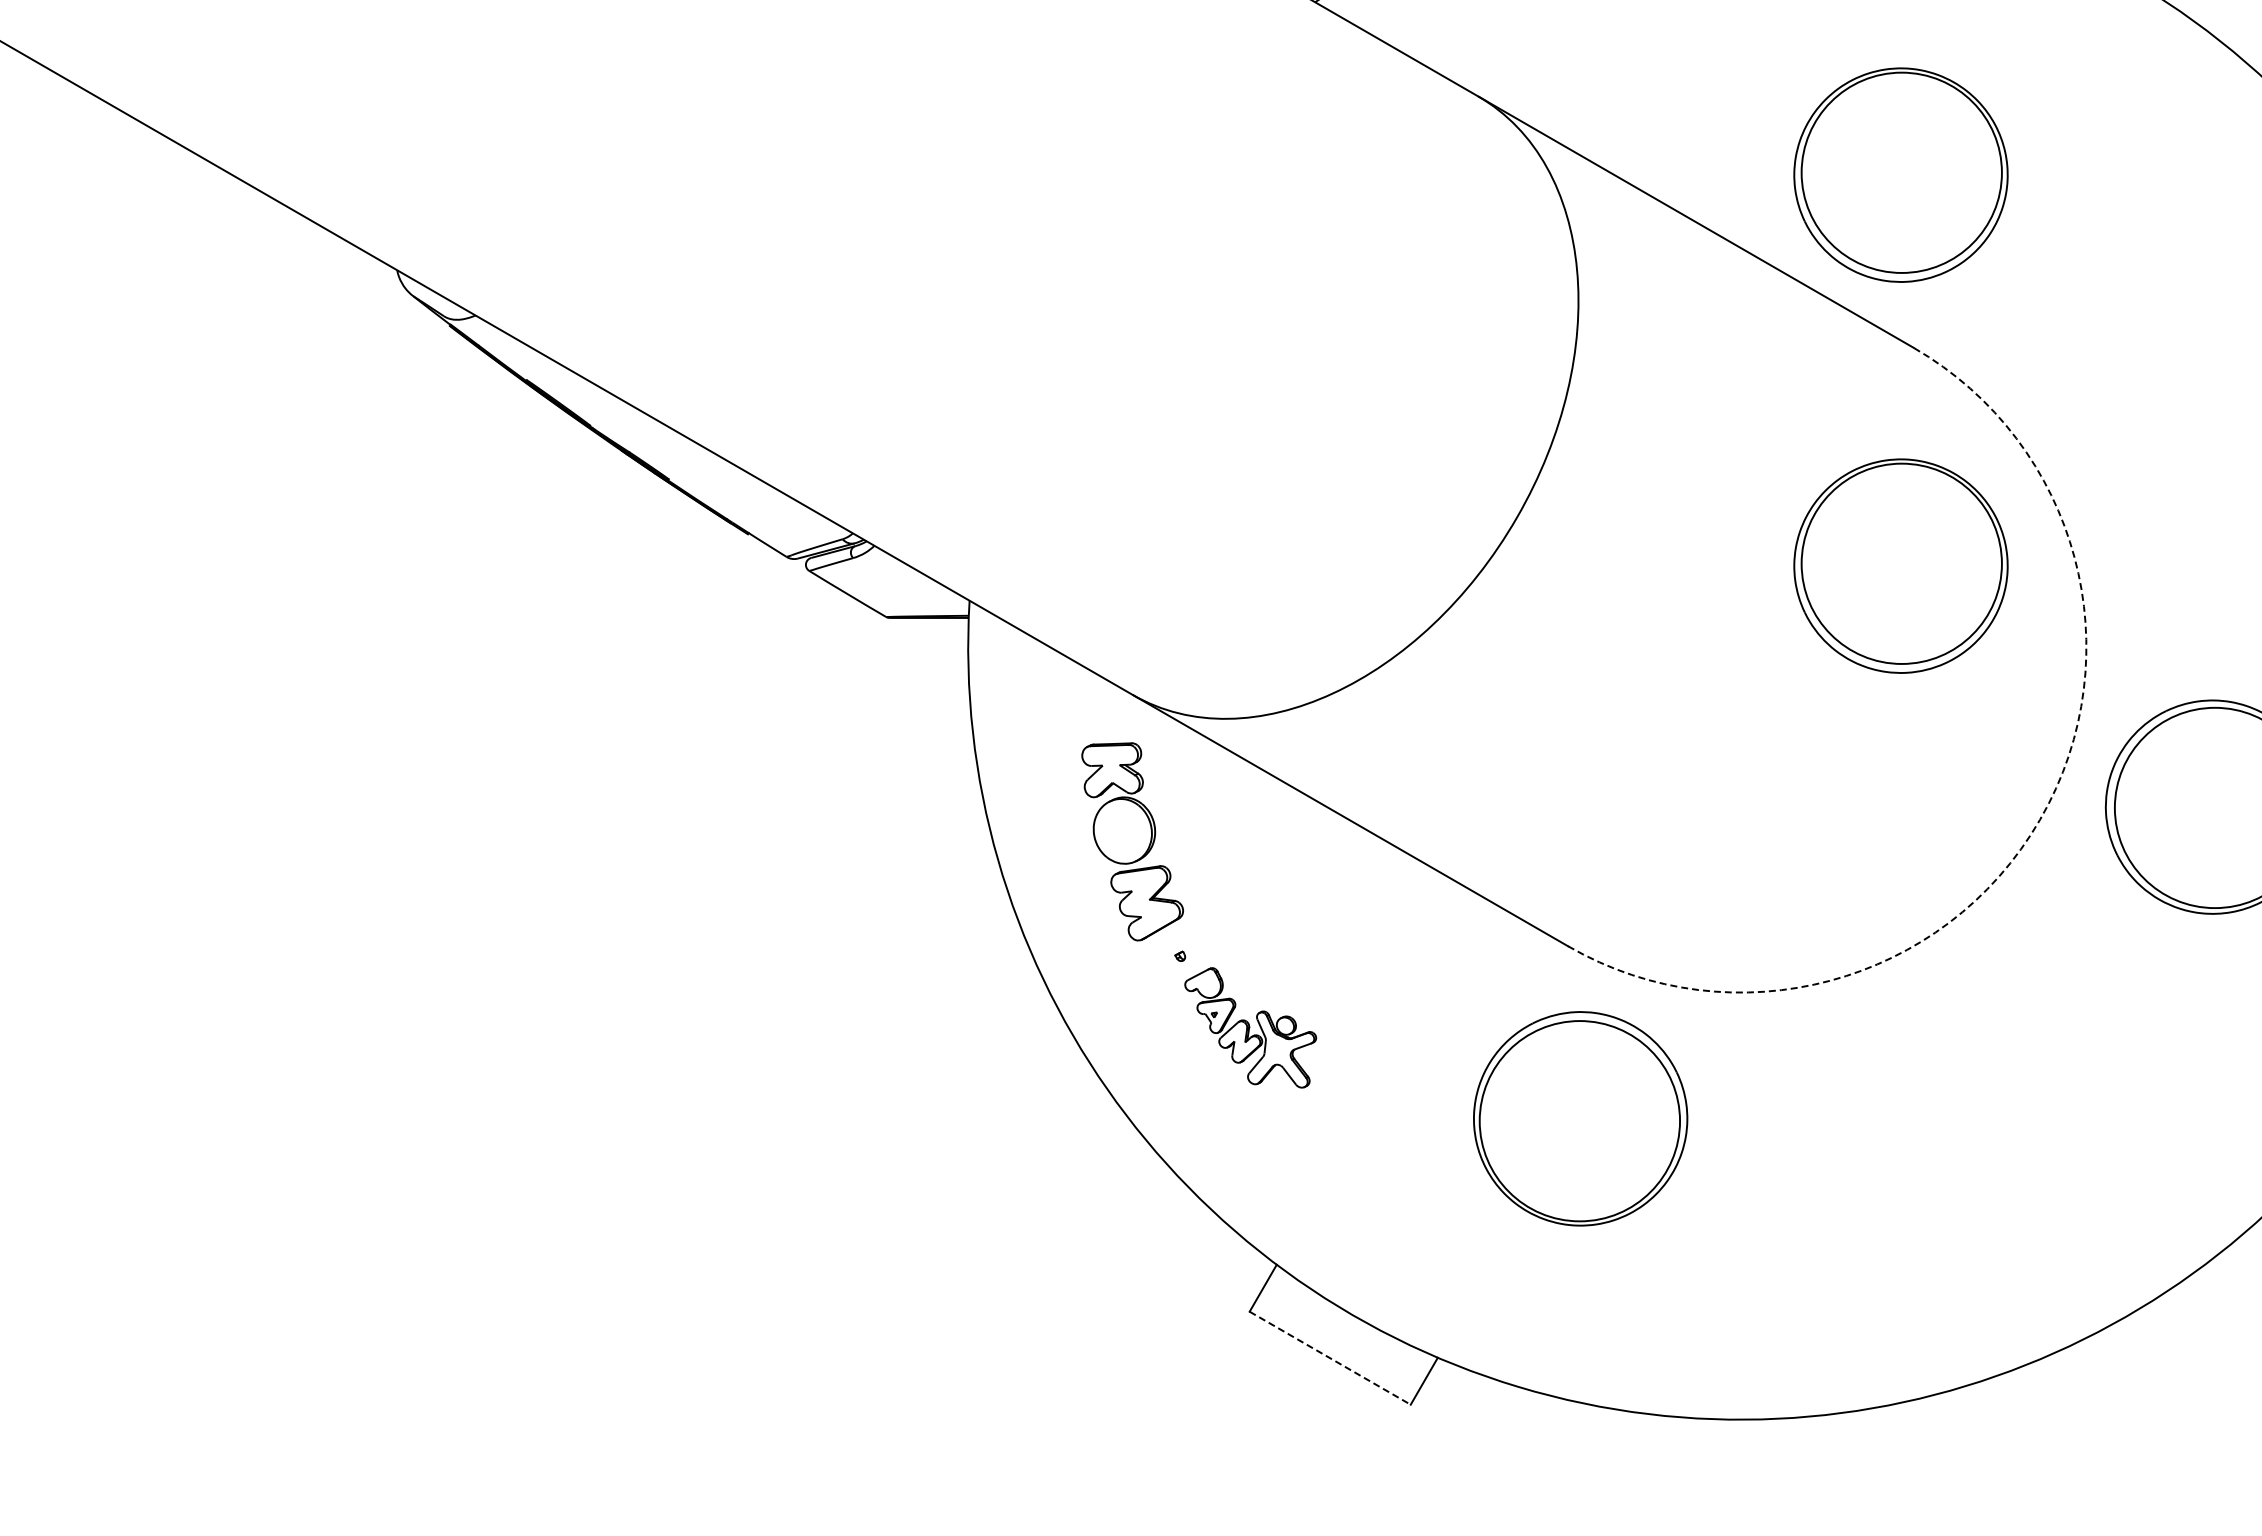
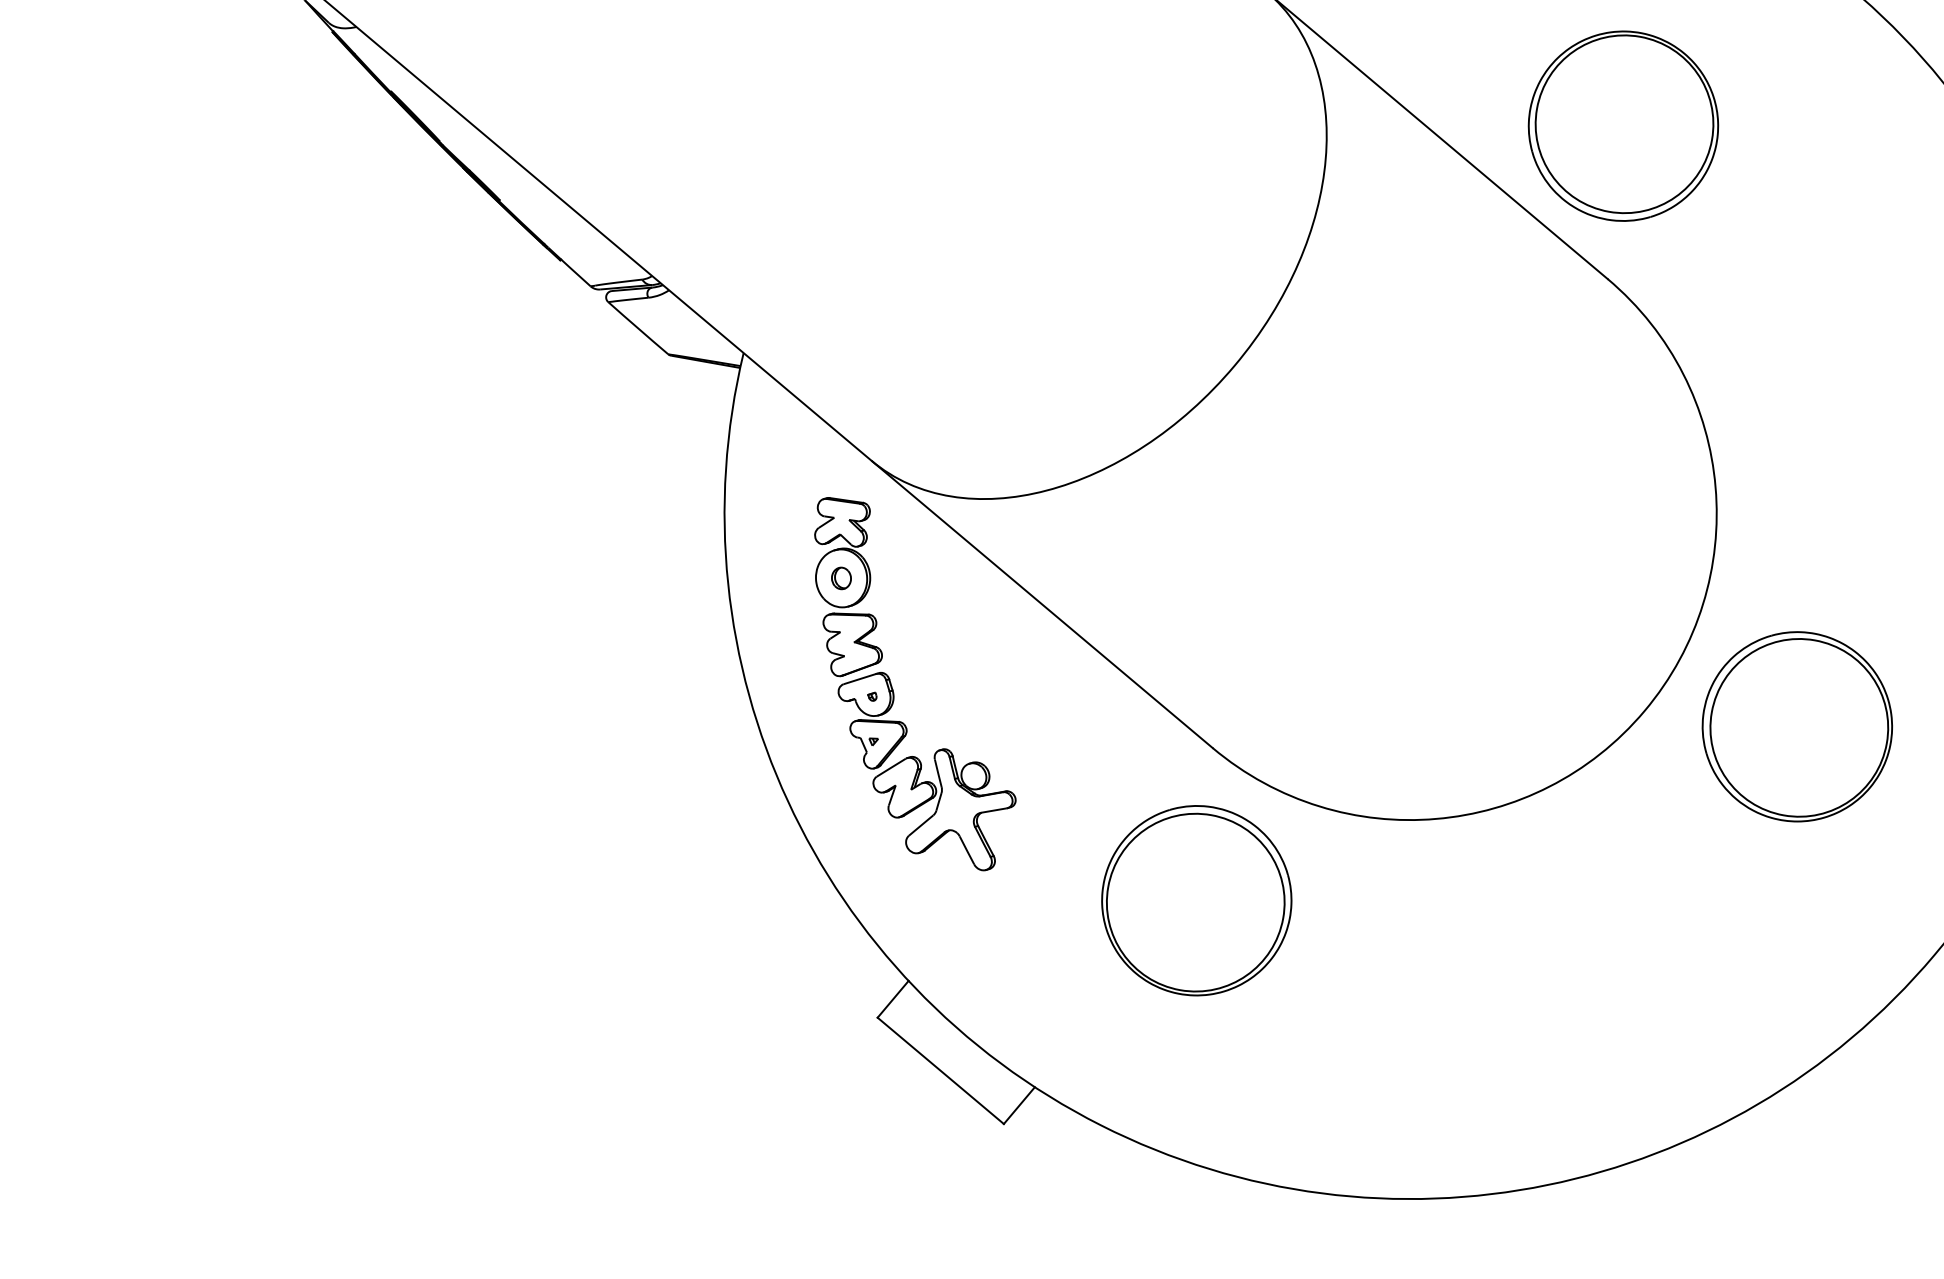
part: (1900, 565) -> (1562, 467), removed
arc: (2040, 819) -> (1645, 710), dashed -> solid
part: (1122, 831) -> (841, 578), added
part: (1250, 1027) -> (922, 769), size x1.67
line: (1330, 1358) -> (940, 1071), dashed -> solid

